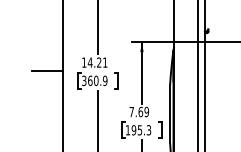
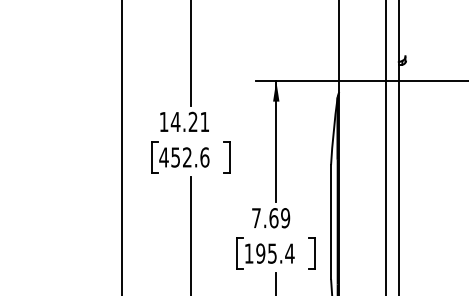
line: (47, 70) -> (92, 137), removed
text: (94, 80) -> (183, 156), 360.9 -> 452.6
text: (148, 130) -> (288, 254), 195.3 -> 195.4

